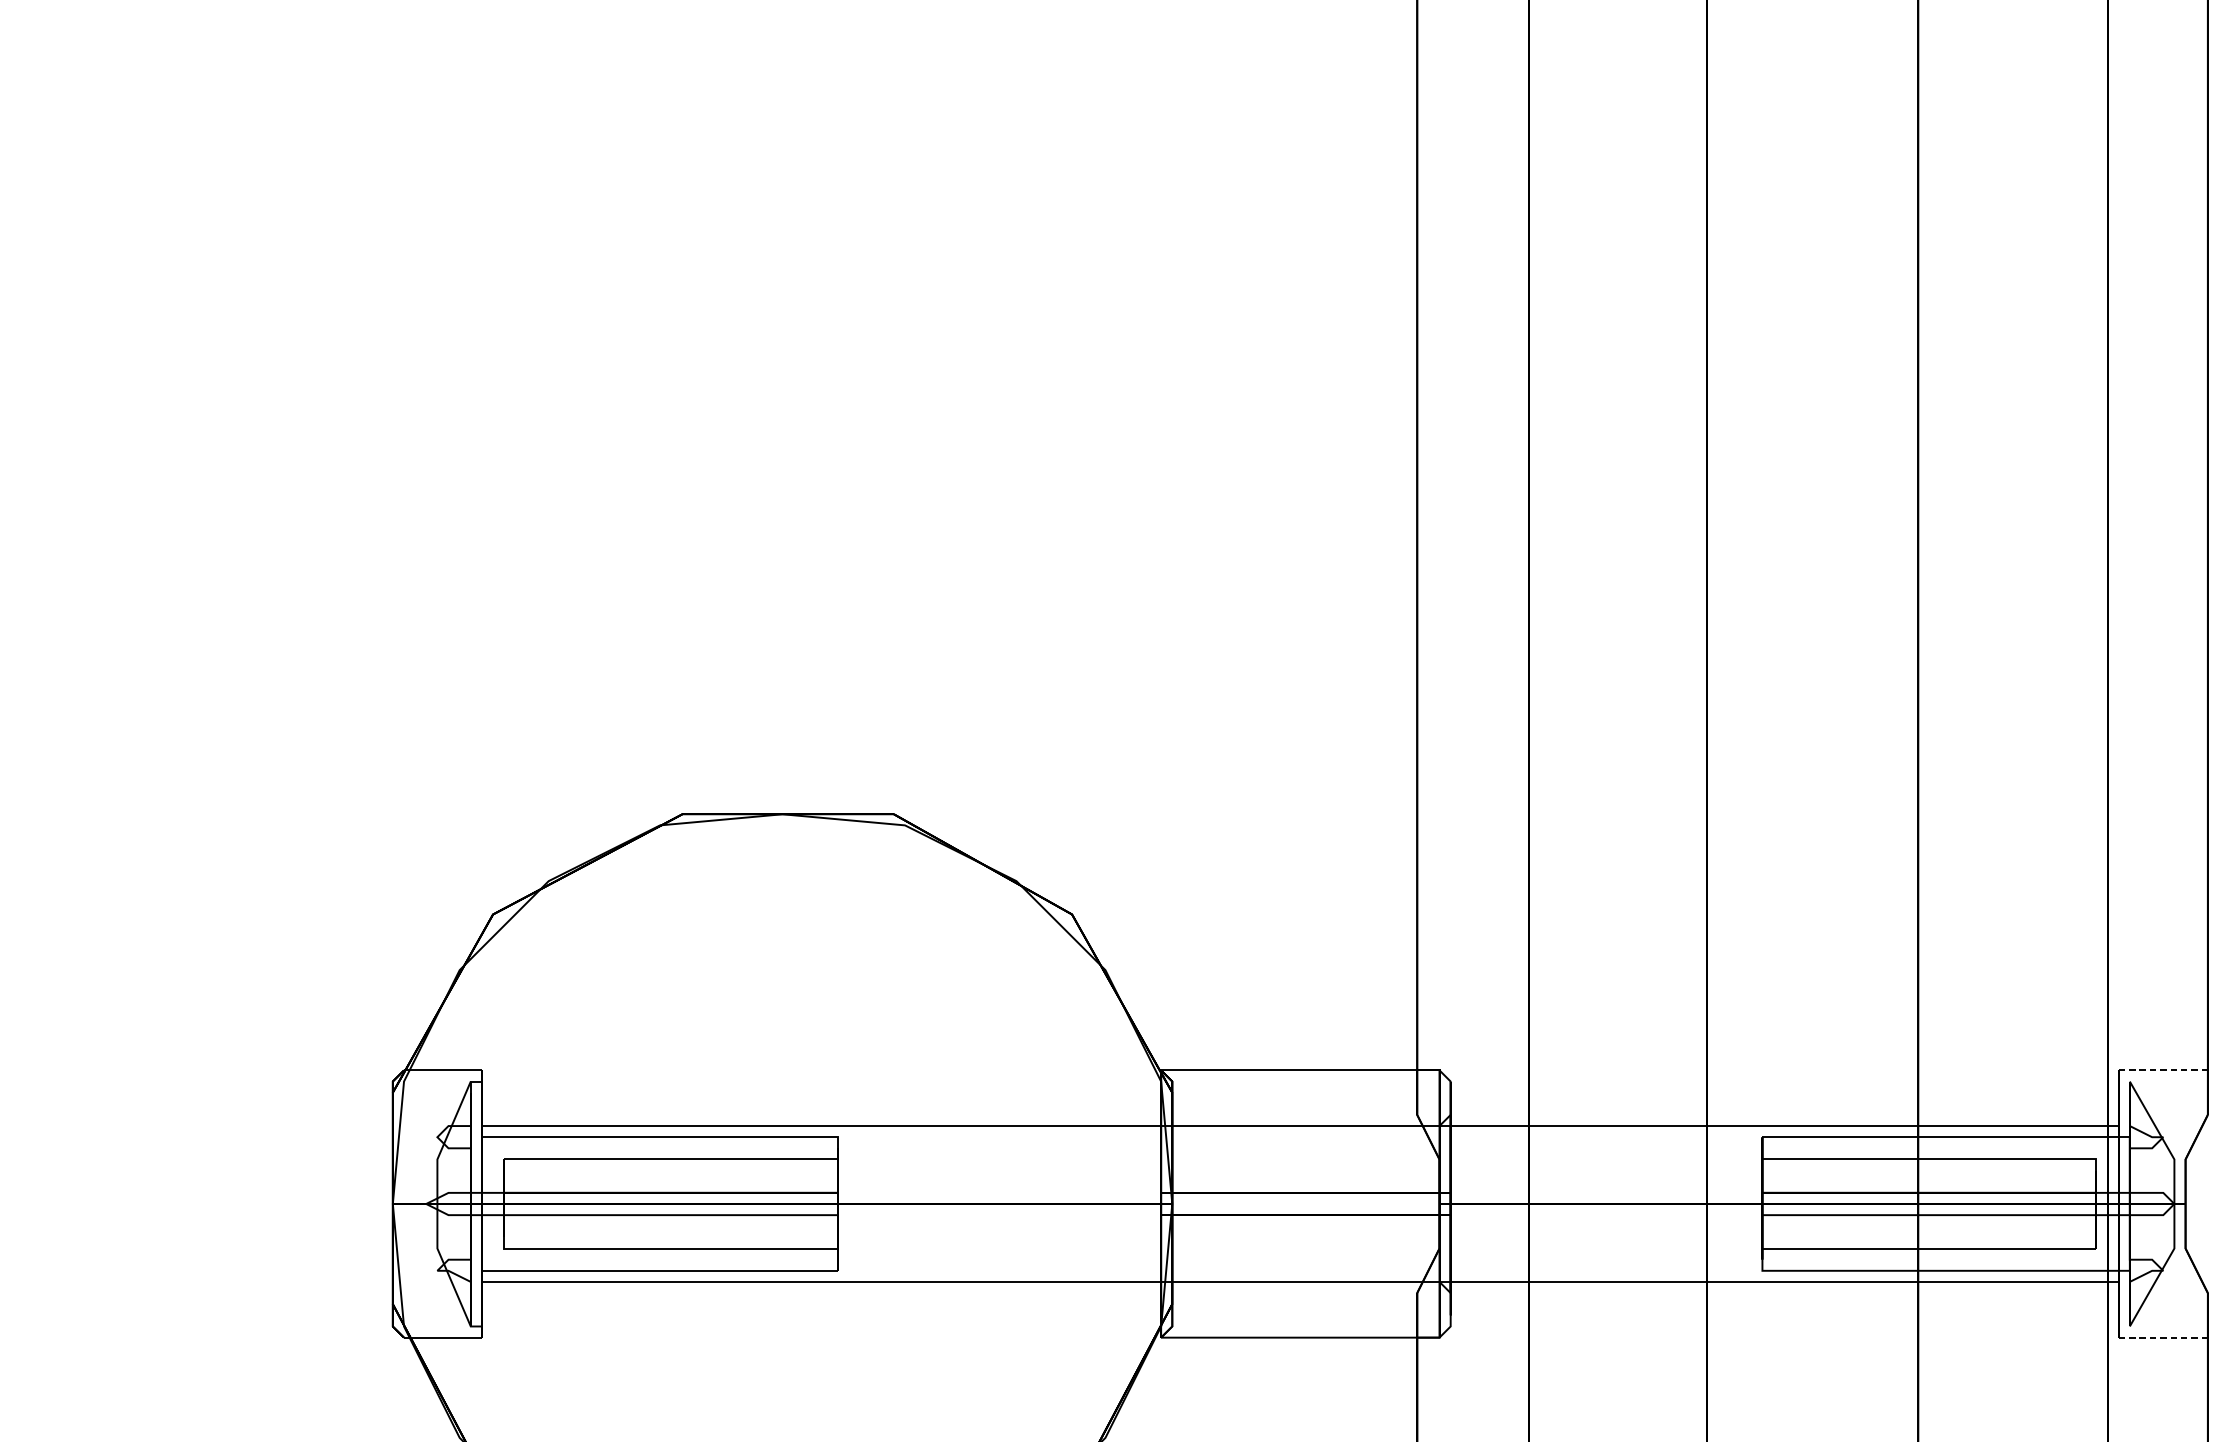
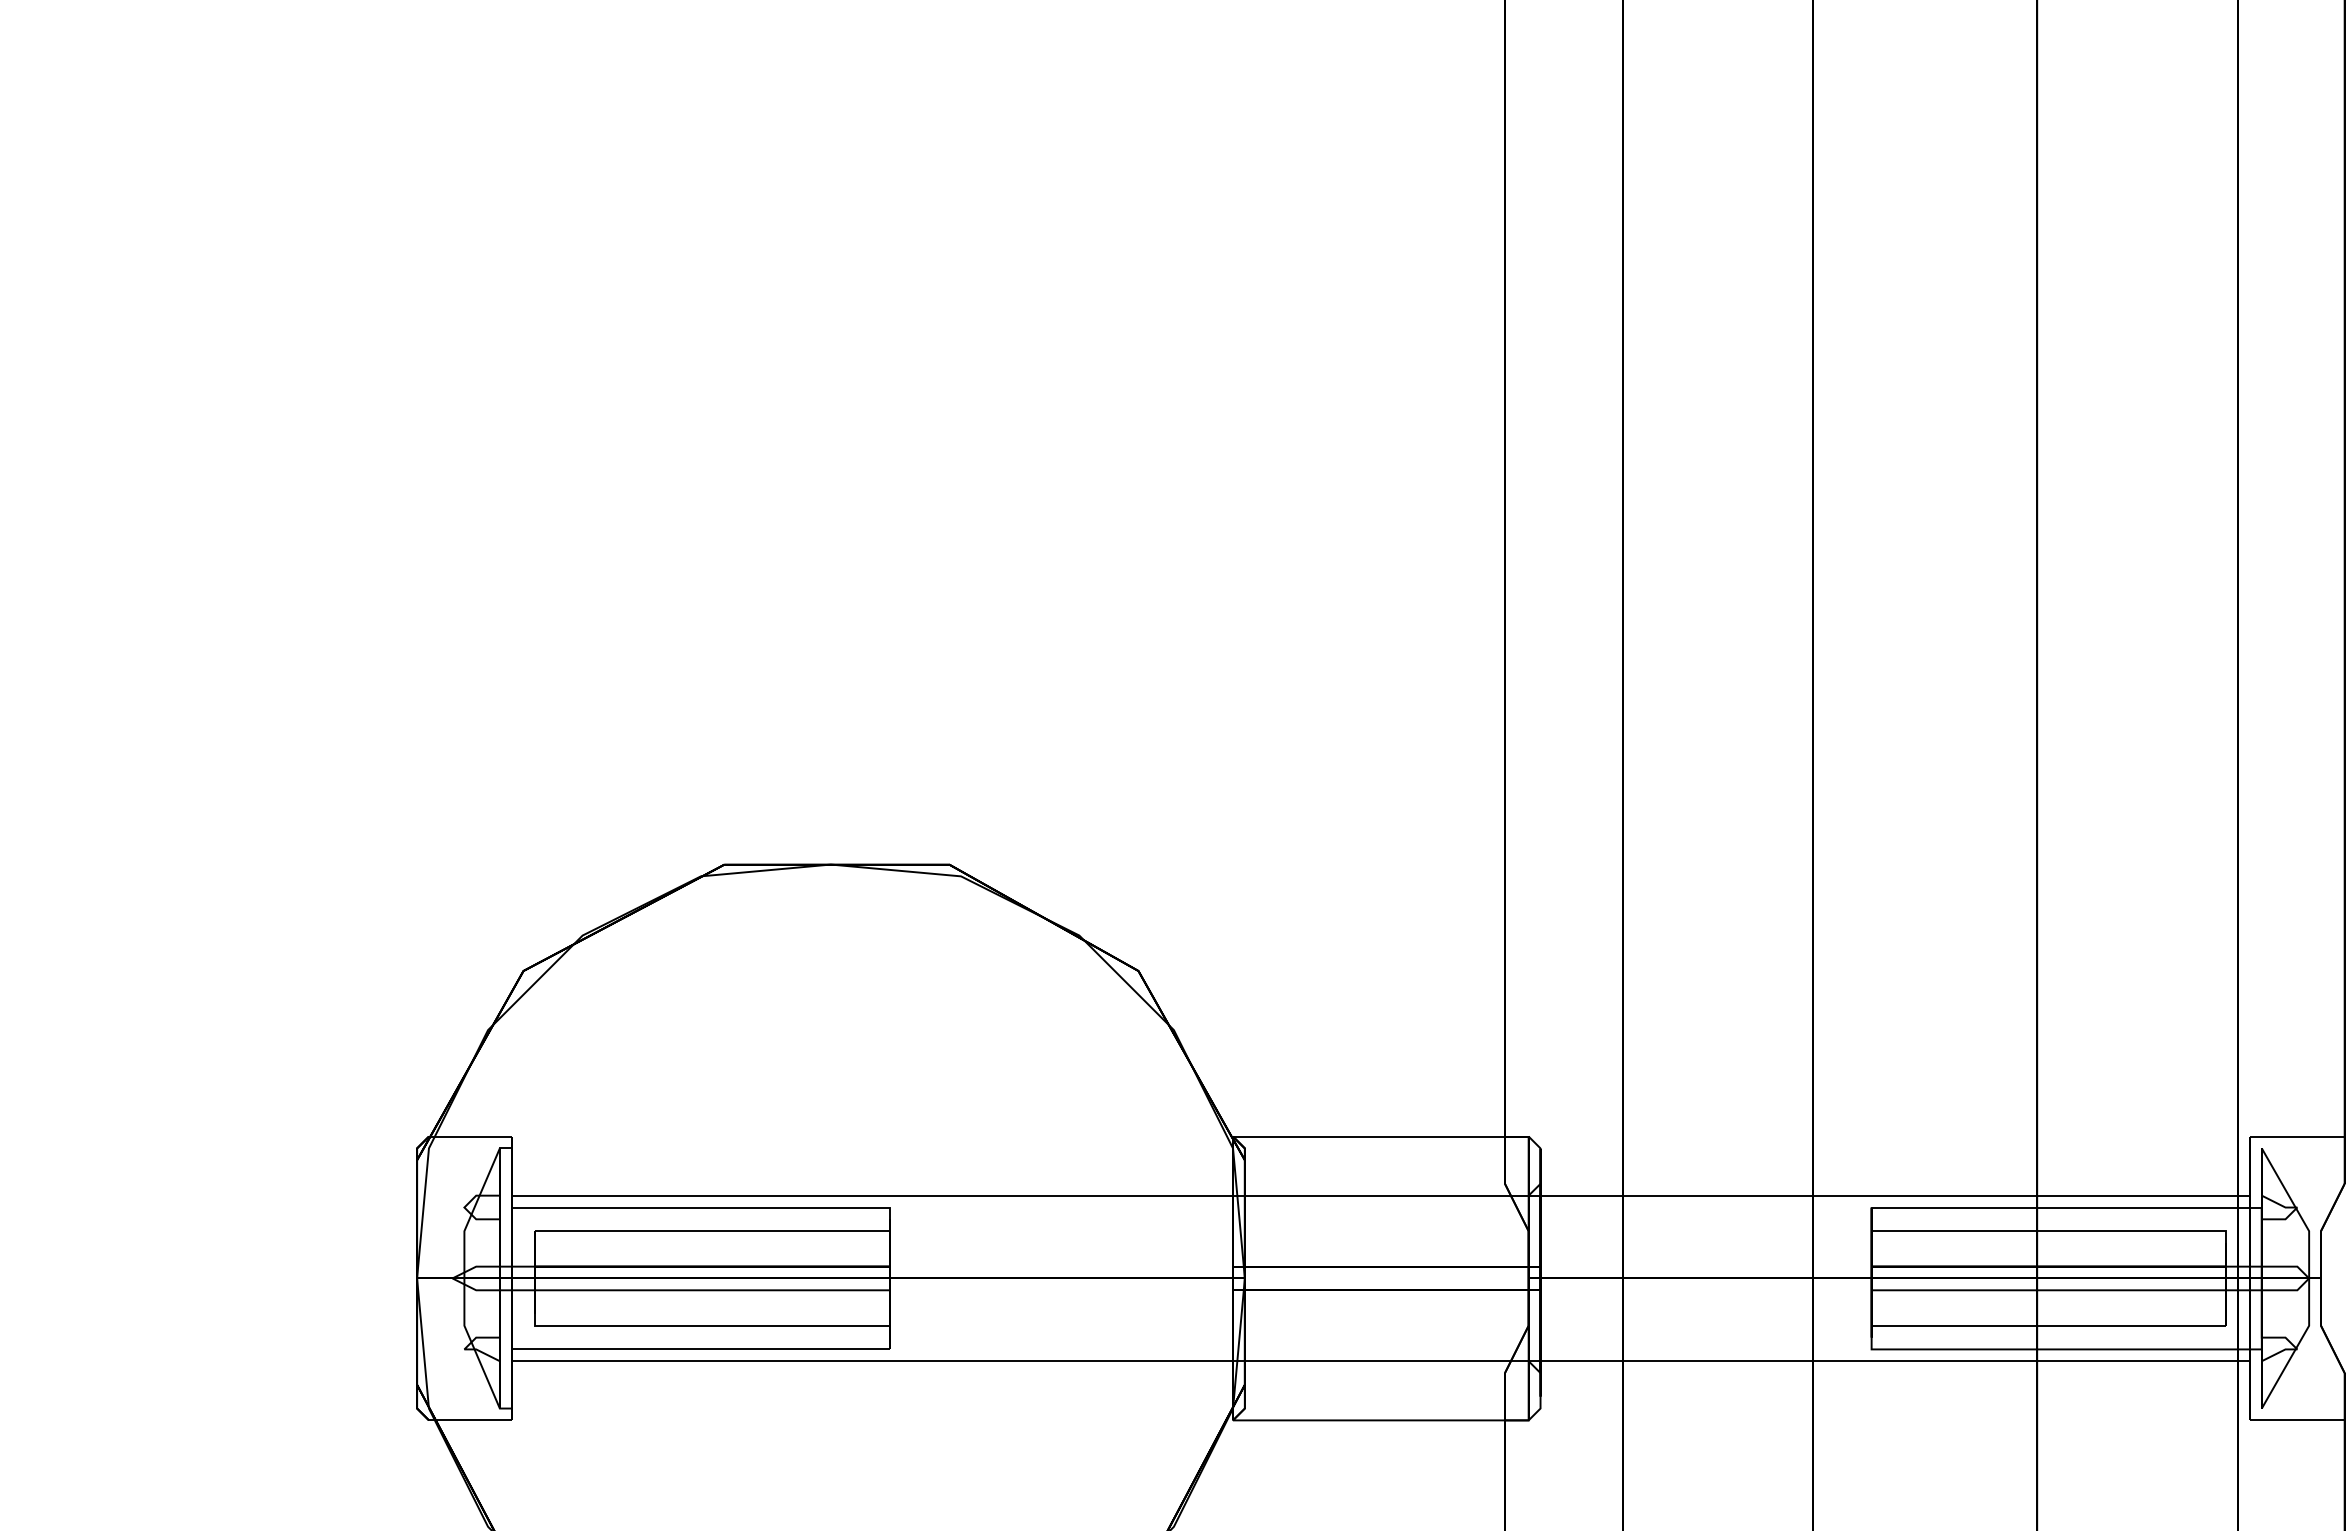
line: (2163, 1070) -> (2297, 1136), dashed -> solid
line: (2163, 1337) -> (2297, 1420), dashed -> solid

